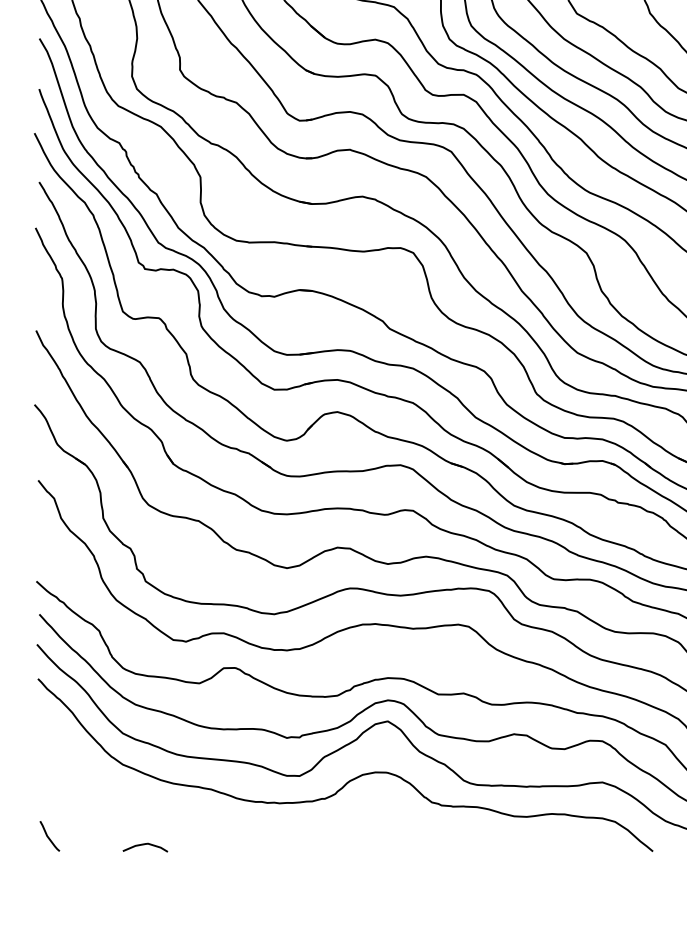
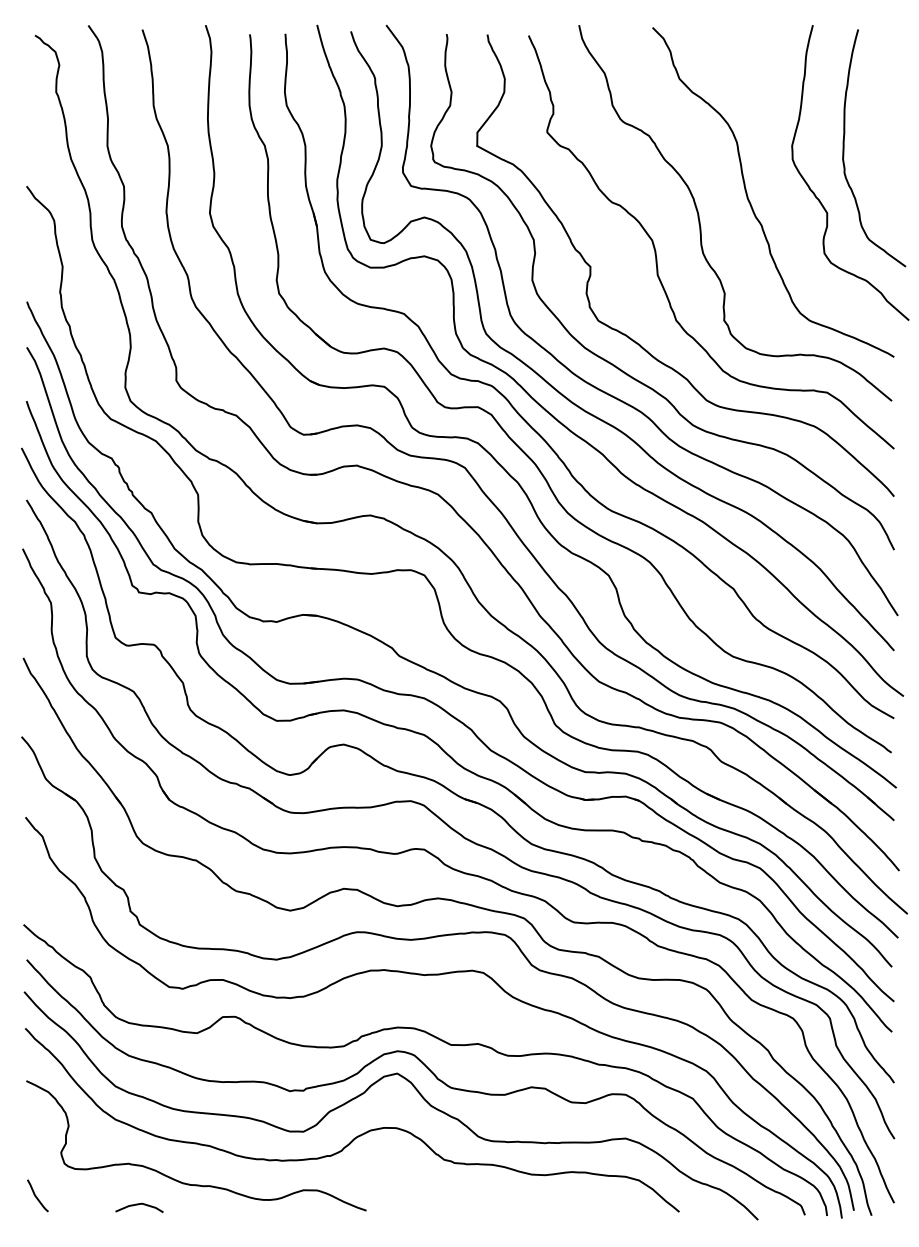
curve: (188, 823) -> (185, 1182), added

